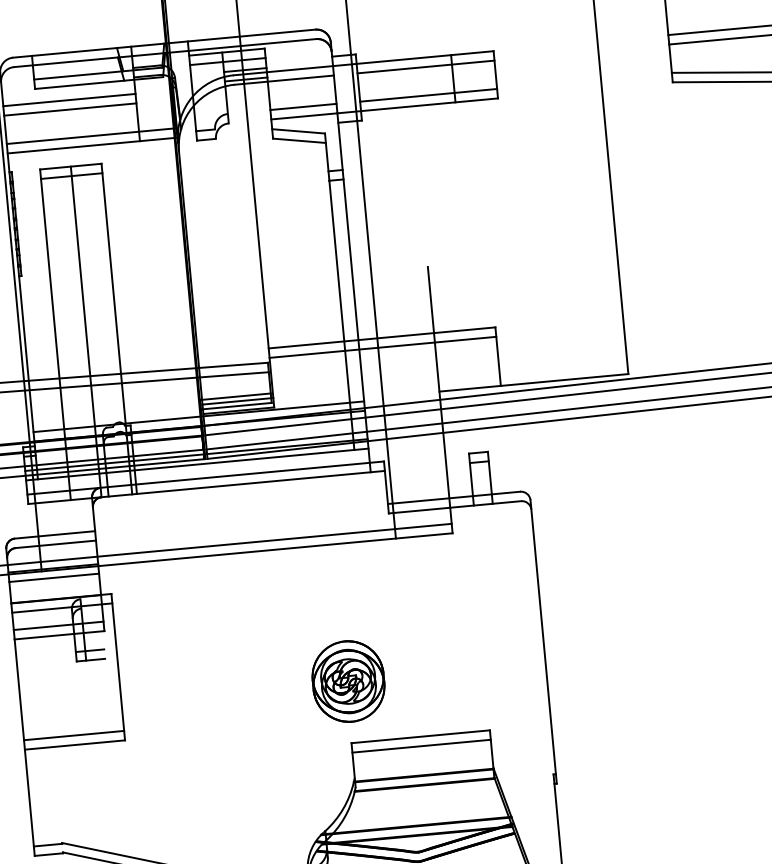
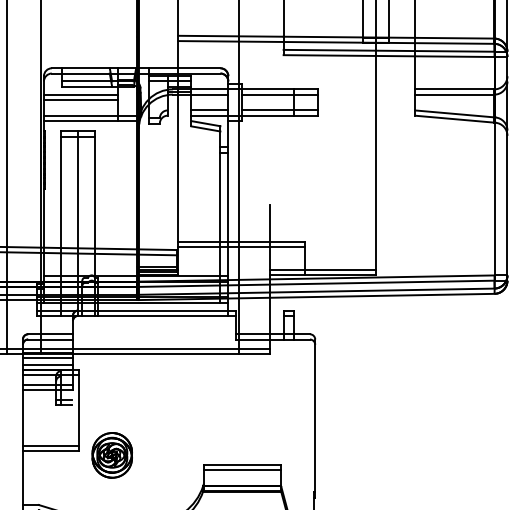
line: (531, 373) -> (322, 269), added
line: (54, 589) -> (47, 364), added
part: (347, 681) -> (111, 455), moved

